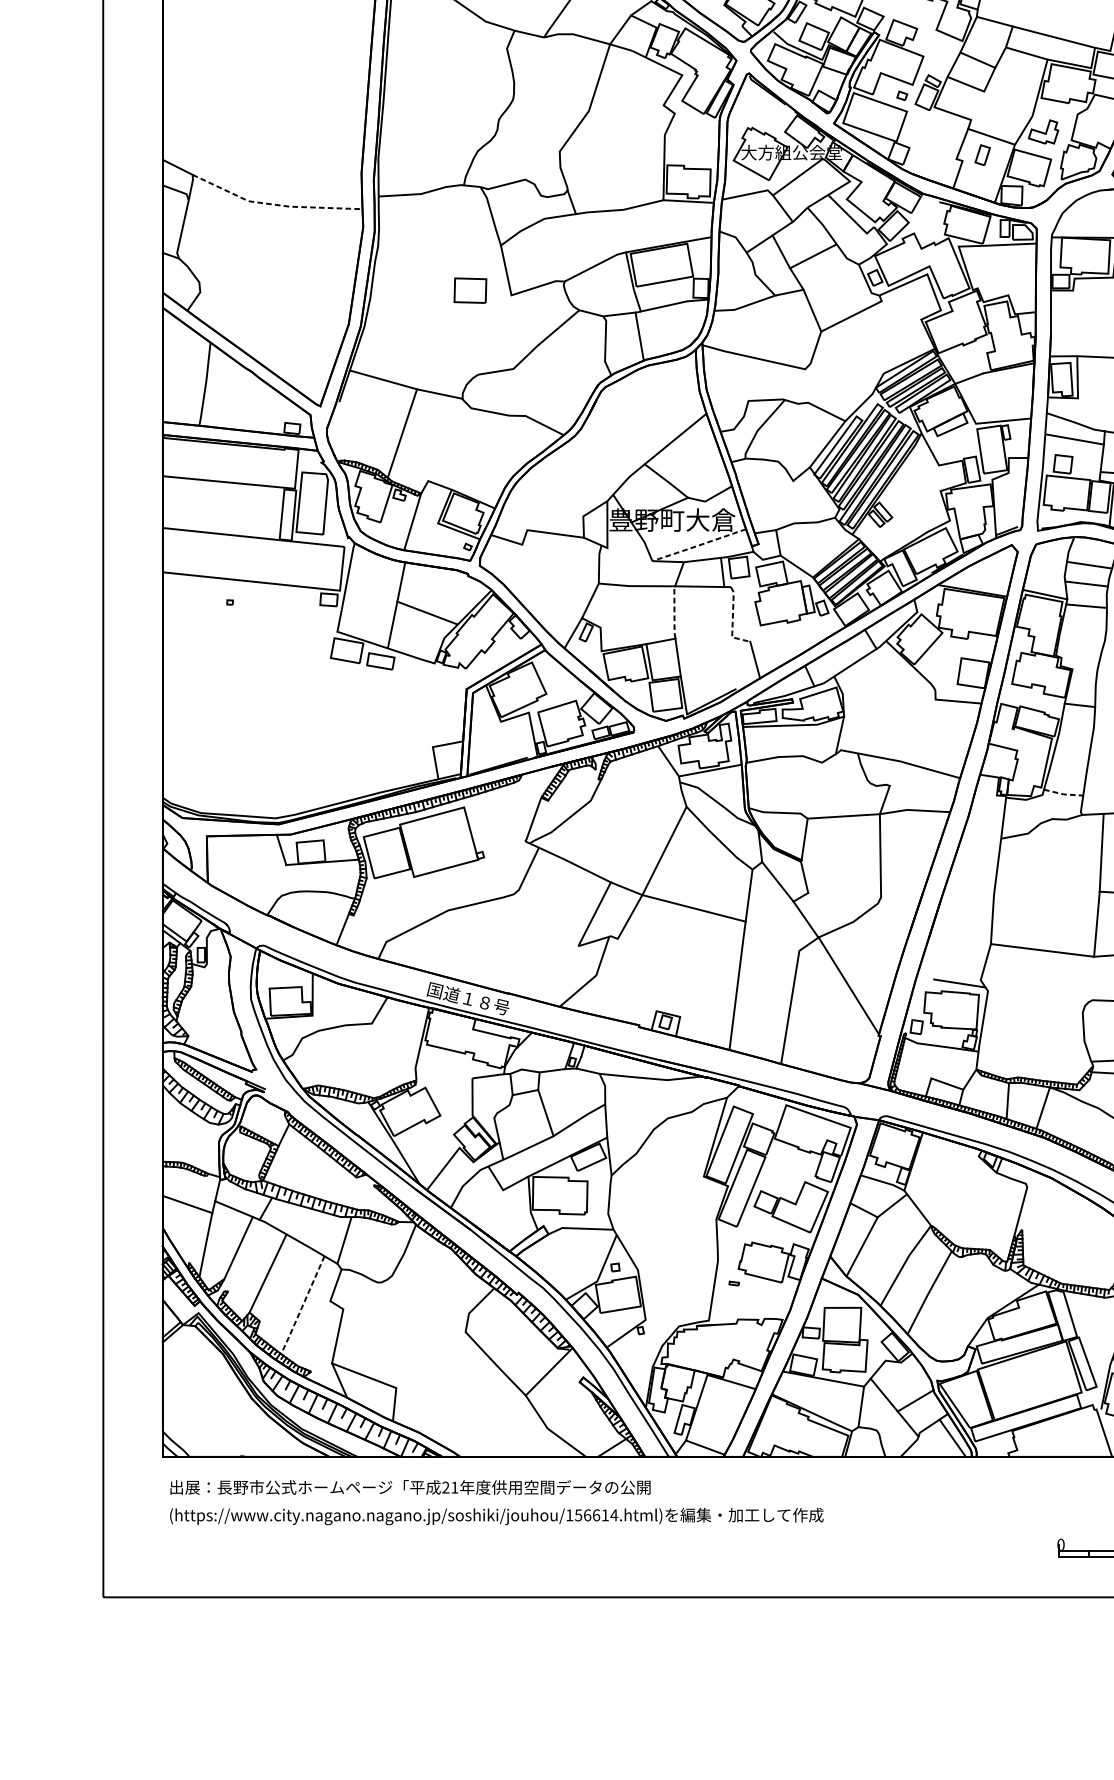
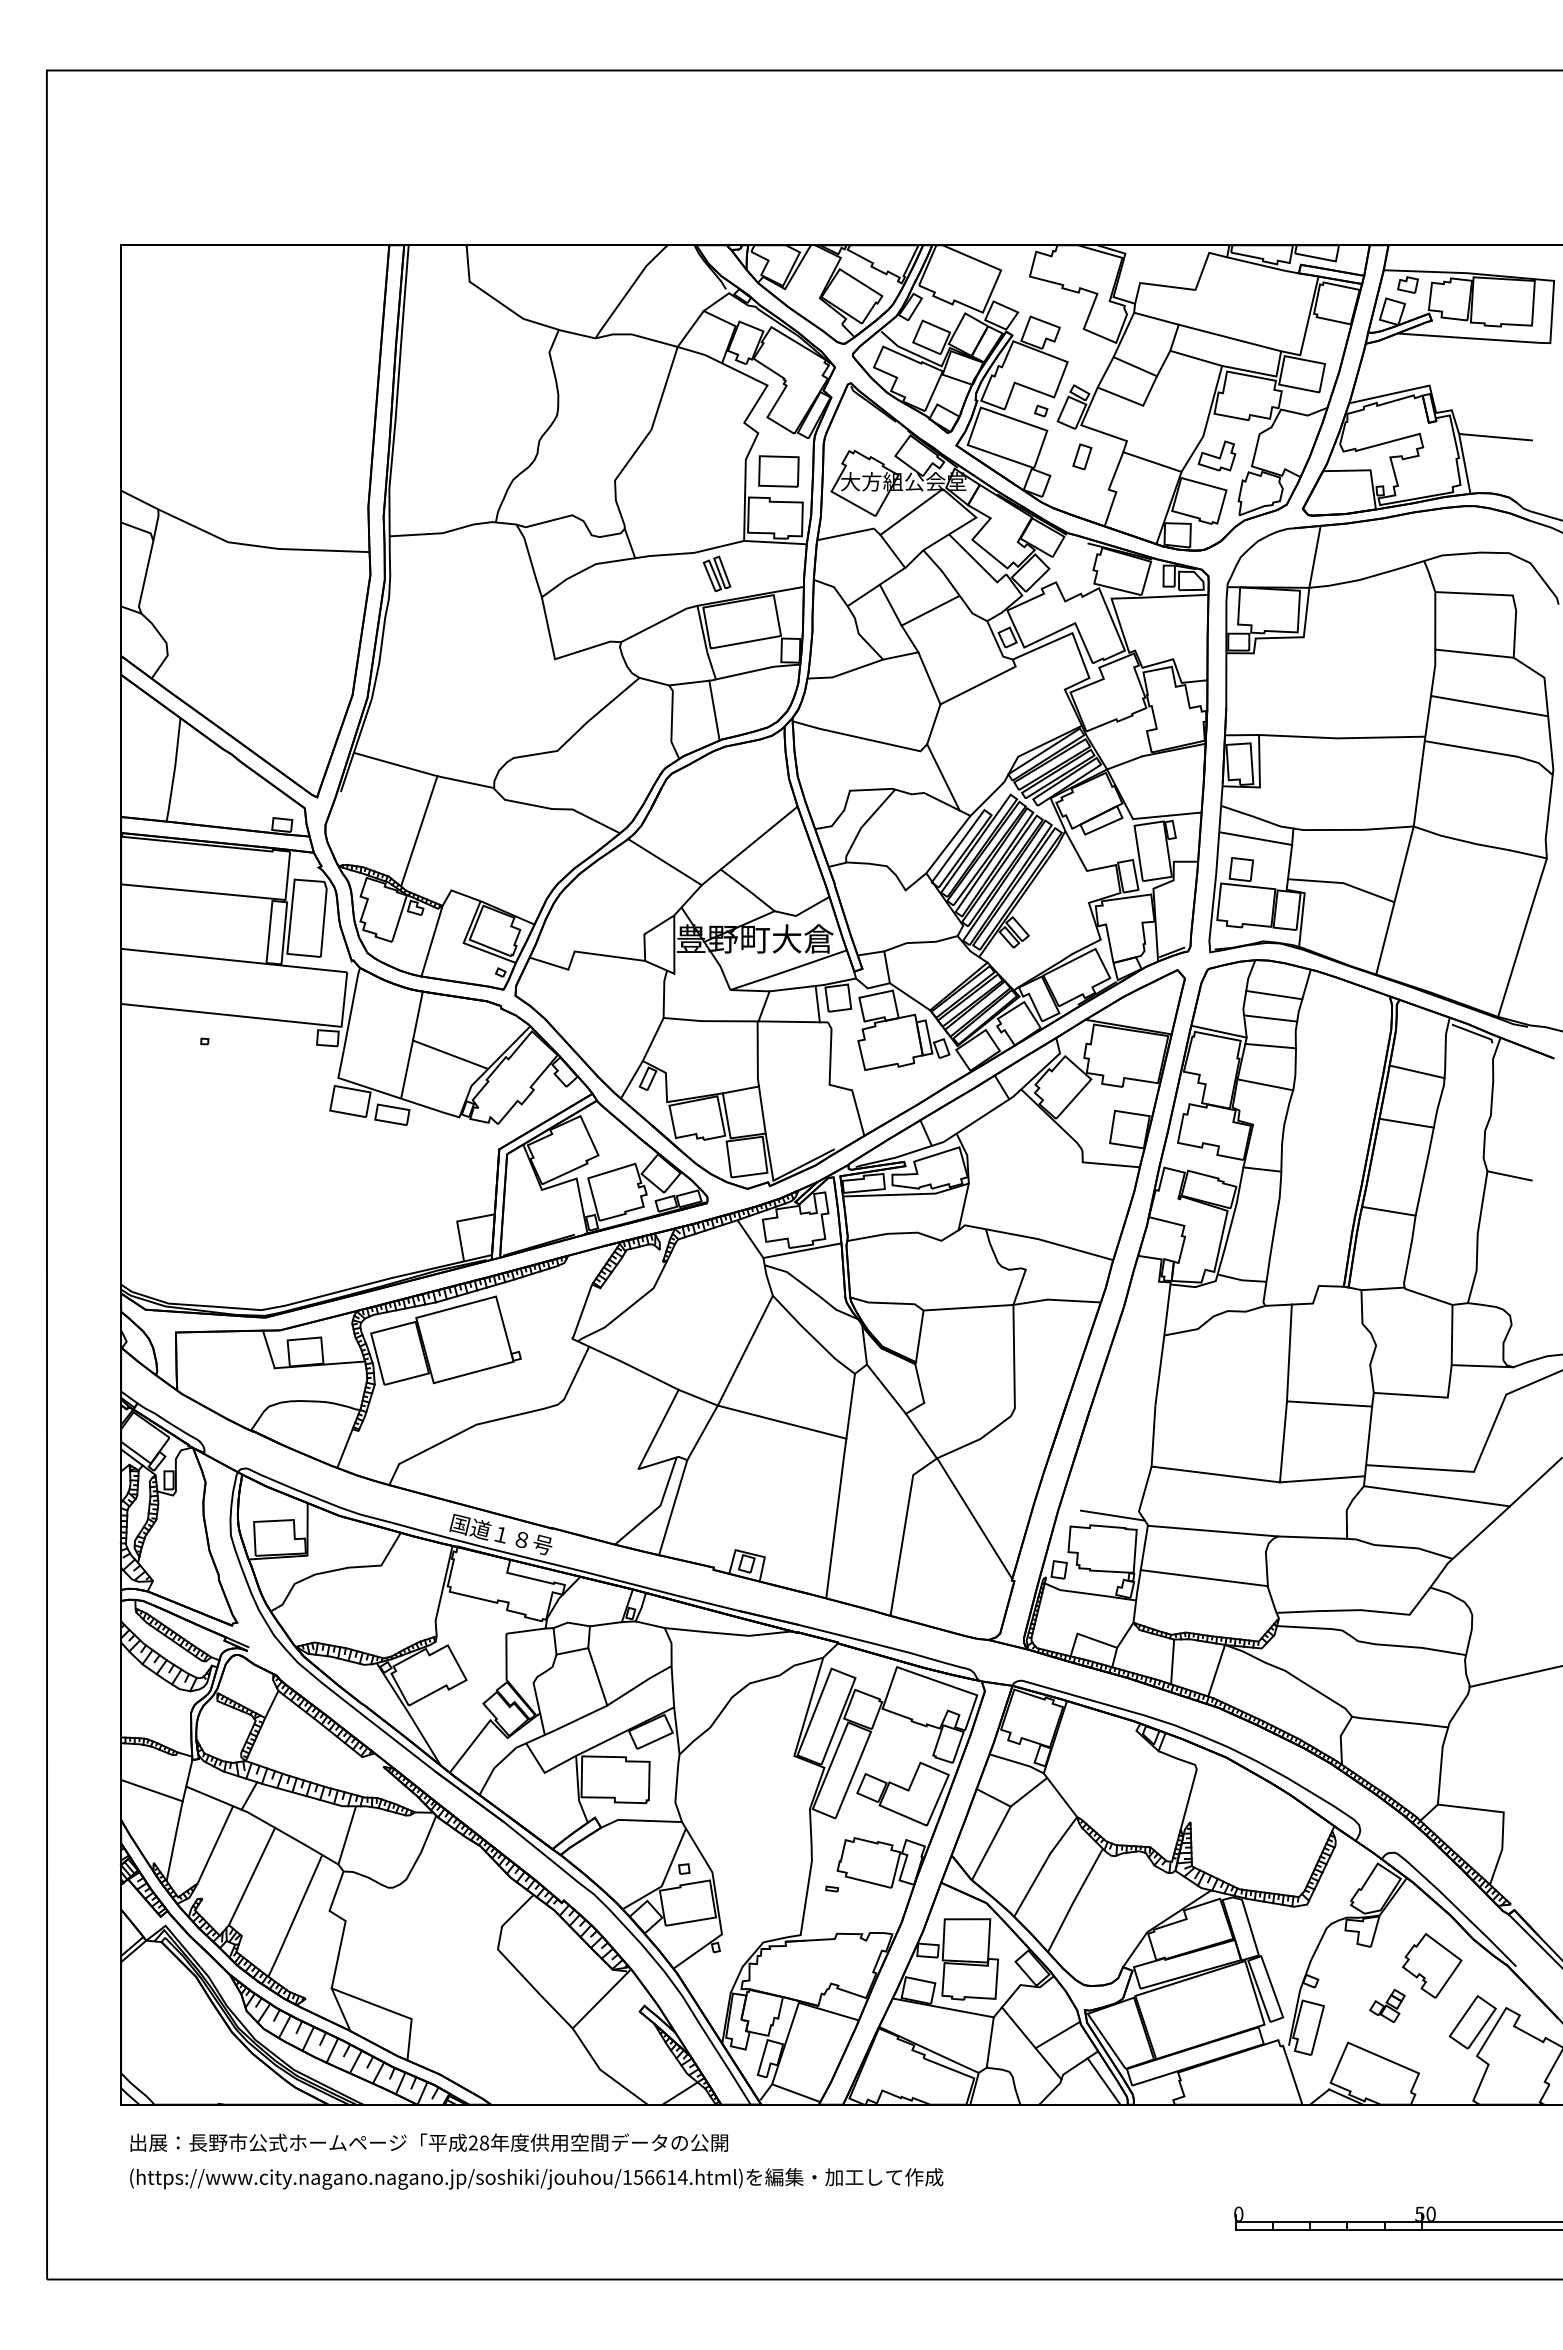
part: (982, 154) -> (1082, 456), moved
line: (274, 204) -> (260, 546), dashed -> solid
part: (641, 226) -> (716, 573), added
part: (470, 290) -> (778, 471), moved
line: (823, 390) -> (943, 777), added
line: (599, 458) -> (664, 862), added
line: (698, 545) -> (787, 970), dashed -> solid
line: (674, 612) -> (757, 1054), dashed -> solid
line: (732, 620) -> (830, 1064), dashed -> solid
line: (1082, 637) -> (1265, 1084), added
line: (1063, 794) -> (1242, 1280), dashed -> solid
line: (606, 976) -> (673, 1507), added
line: (1039, 995) -> (1212, 1530), added
line: (1032, 1034) -> (1203, 1578), added
line: (302, 1305) -> (295, 1916), dashed -> solid
text: (454, 1487) -> (484, 2142), 21 -> 28

